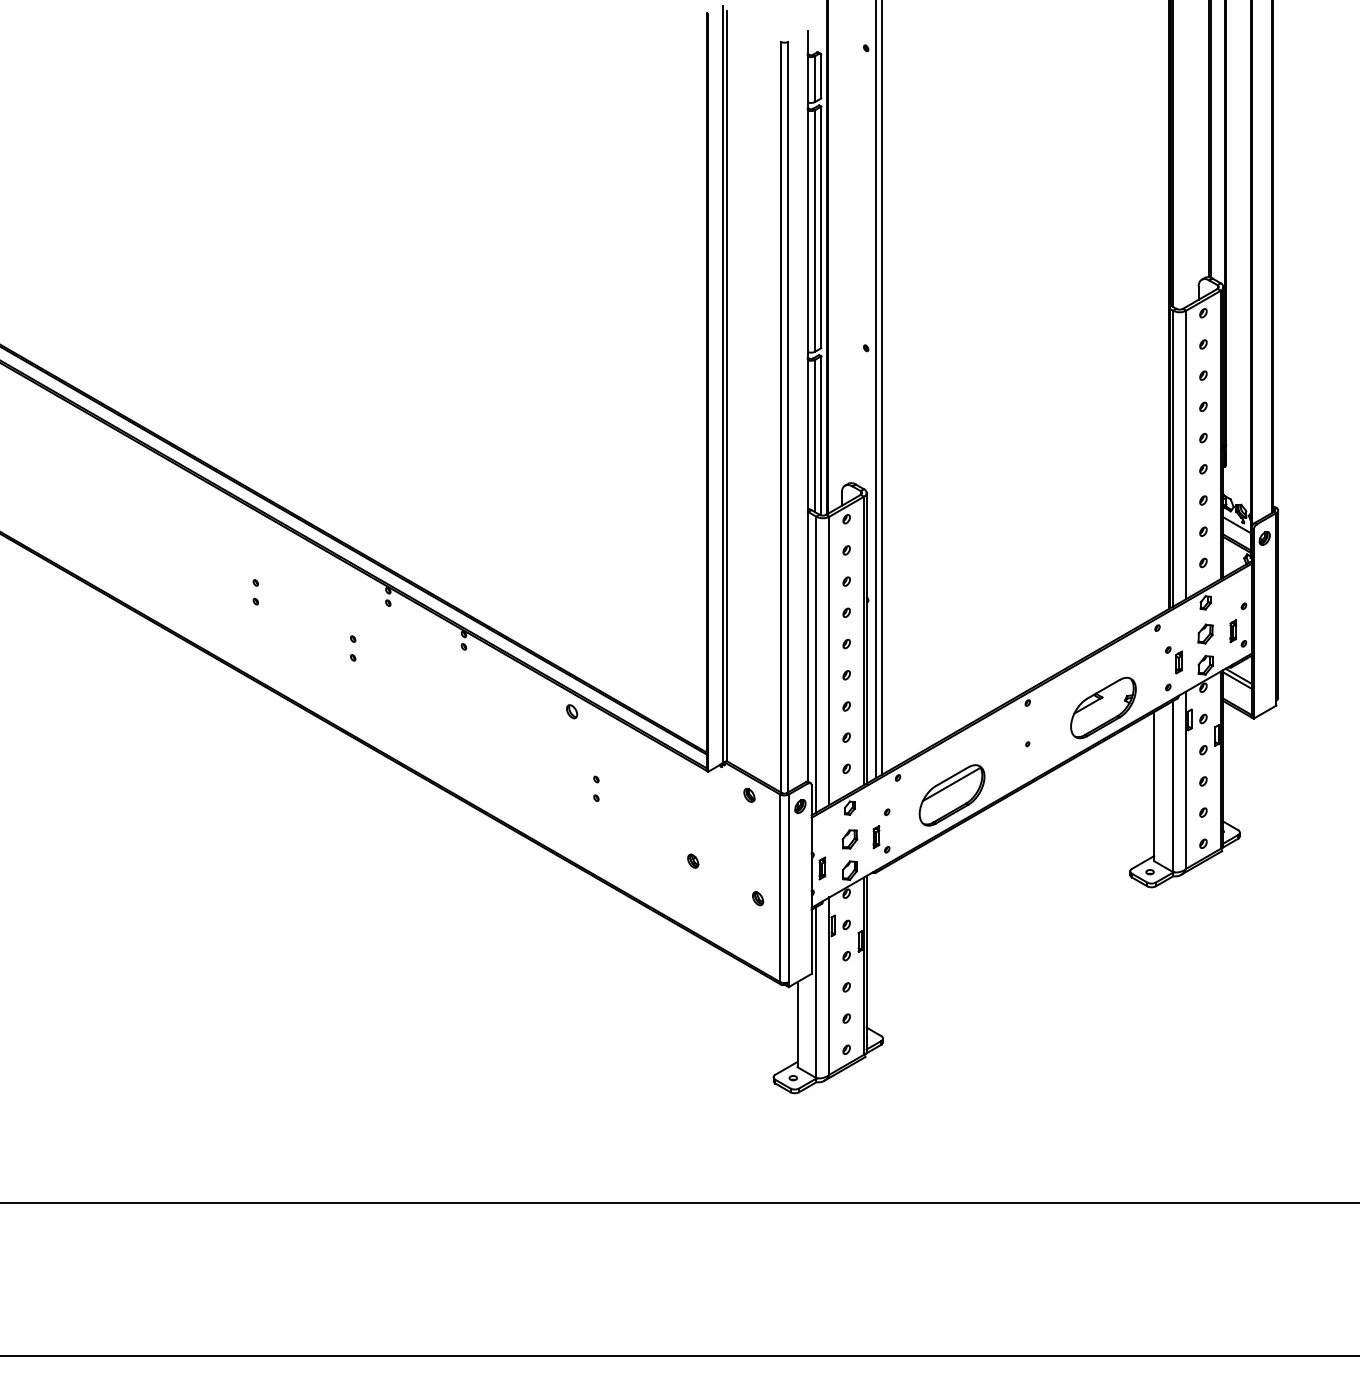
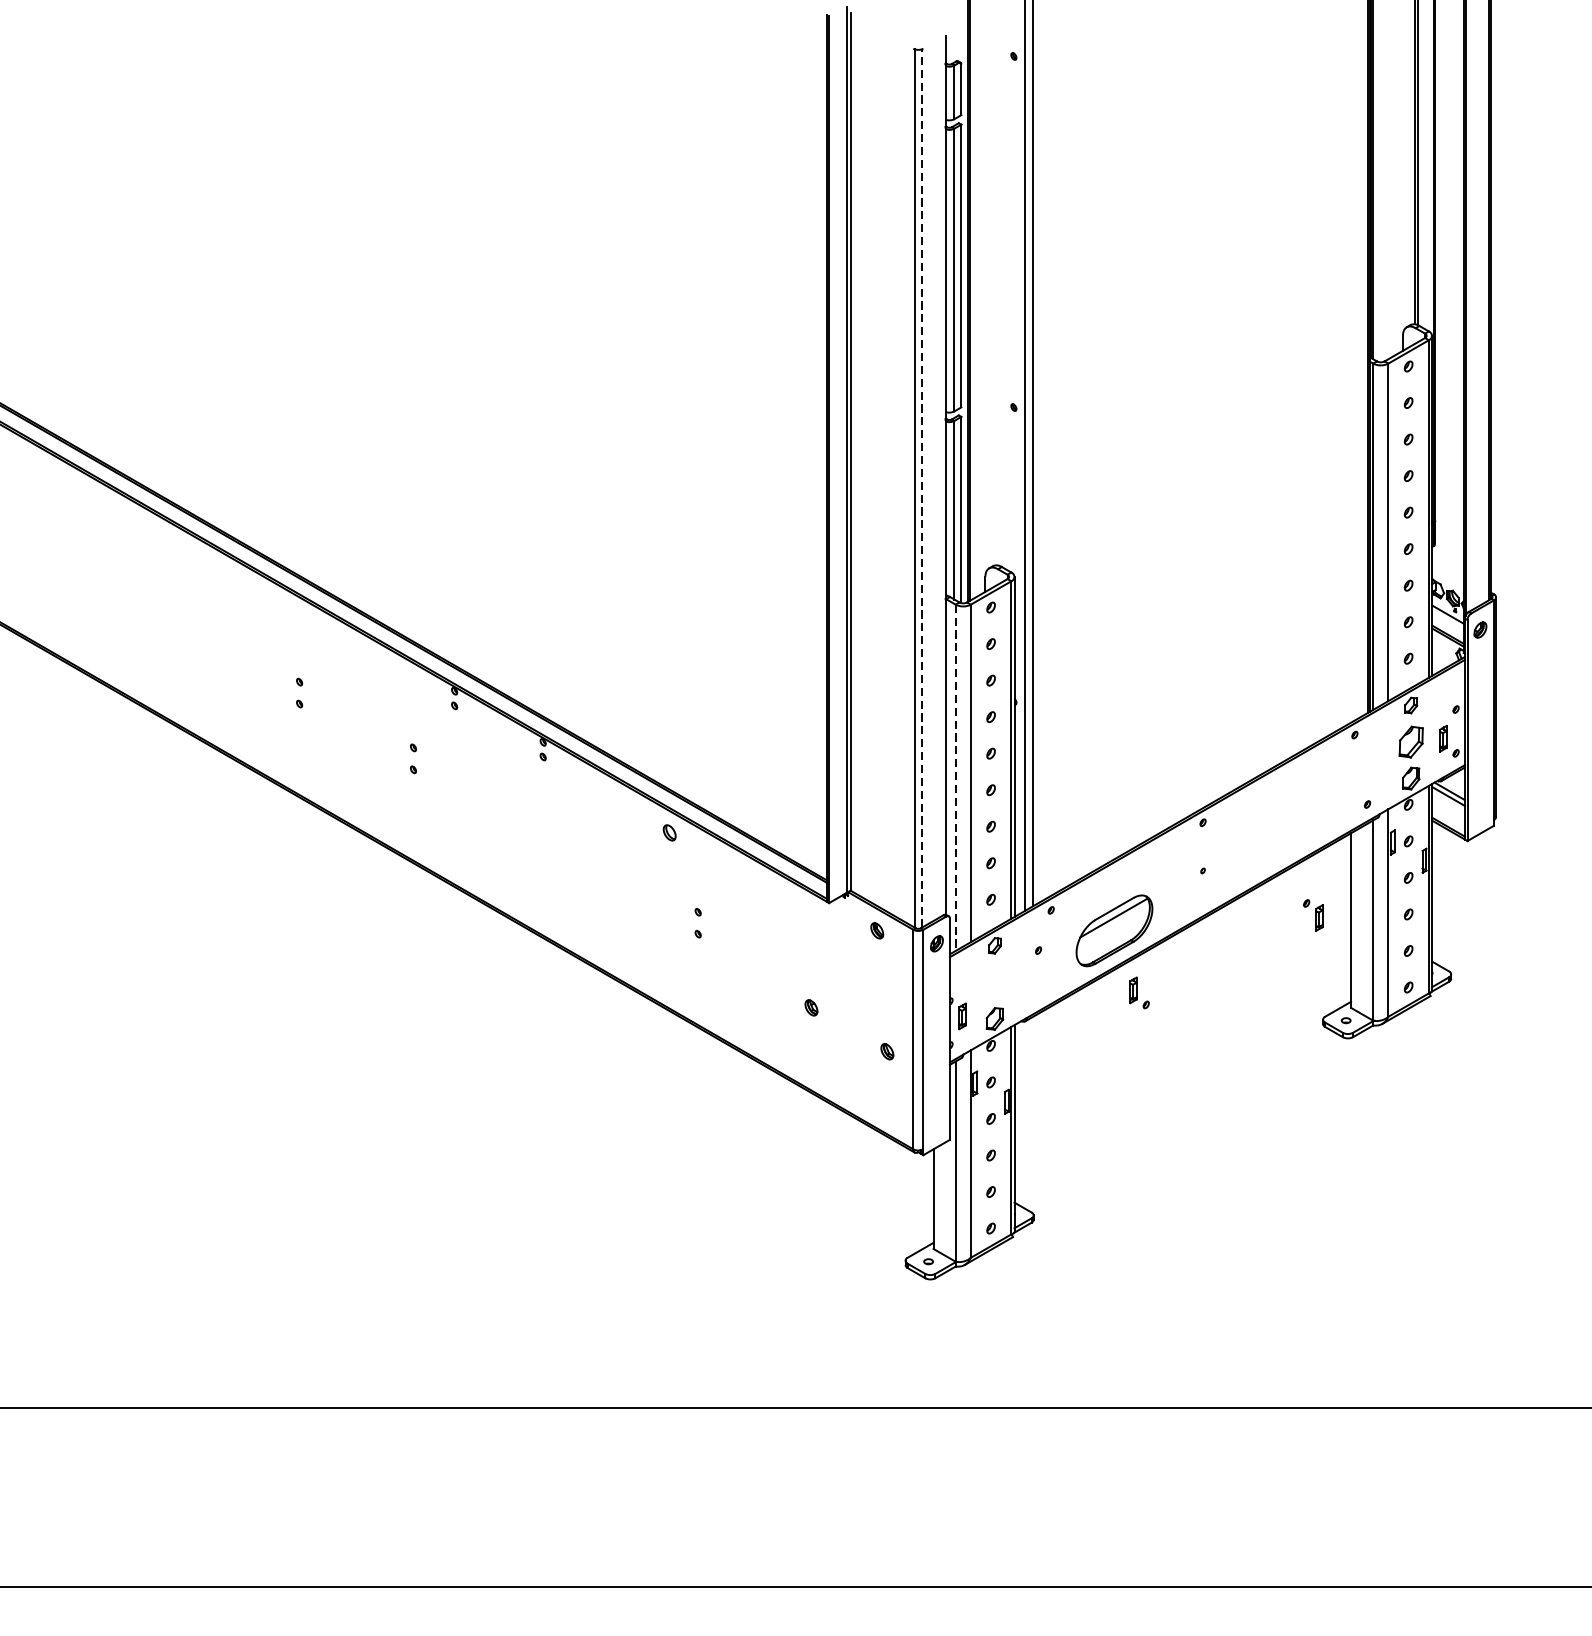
line: (787, 416) -> (921, 487), solid -> dashed
part: (1205, 633) -> (1411, 741), size x1.4
part: (1173, 660) -> (1312, 915), moved
line: (816, 664) -> (955, 777), solid -> dashed
part: (1103, 707) -> (1291, 827), removed
part: (849, 839) -> (994, 982), removed
part: (881, 839) -> (1139, 992), moved

